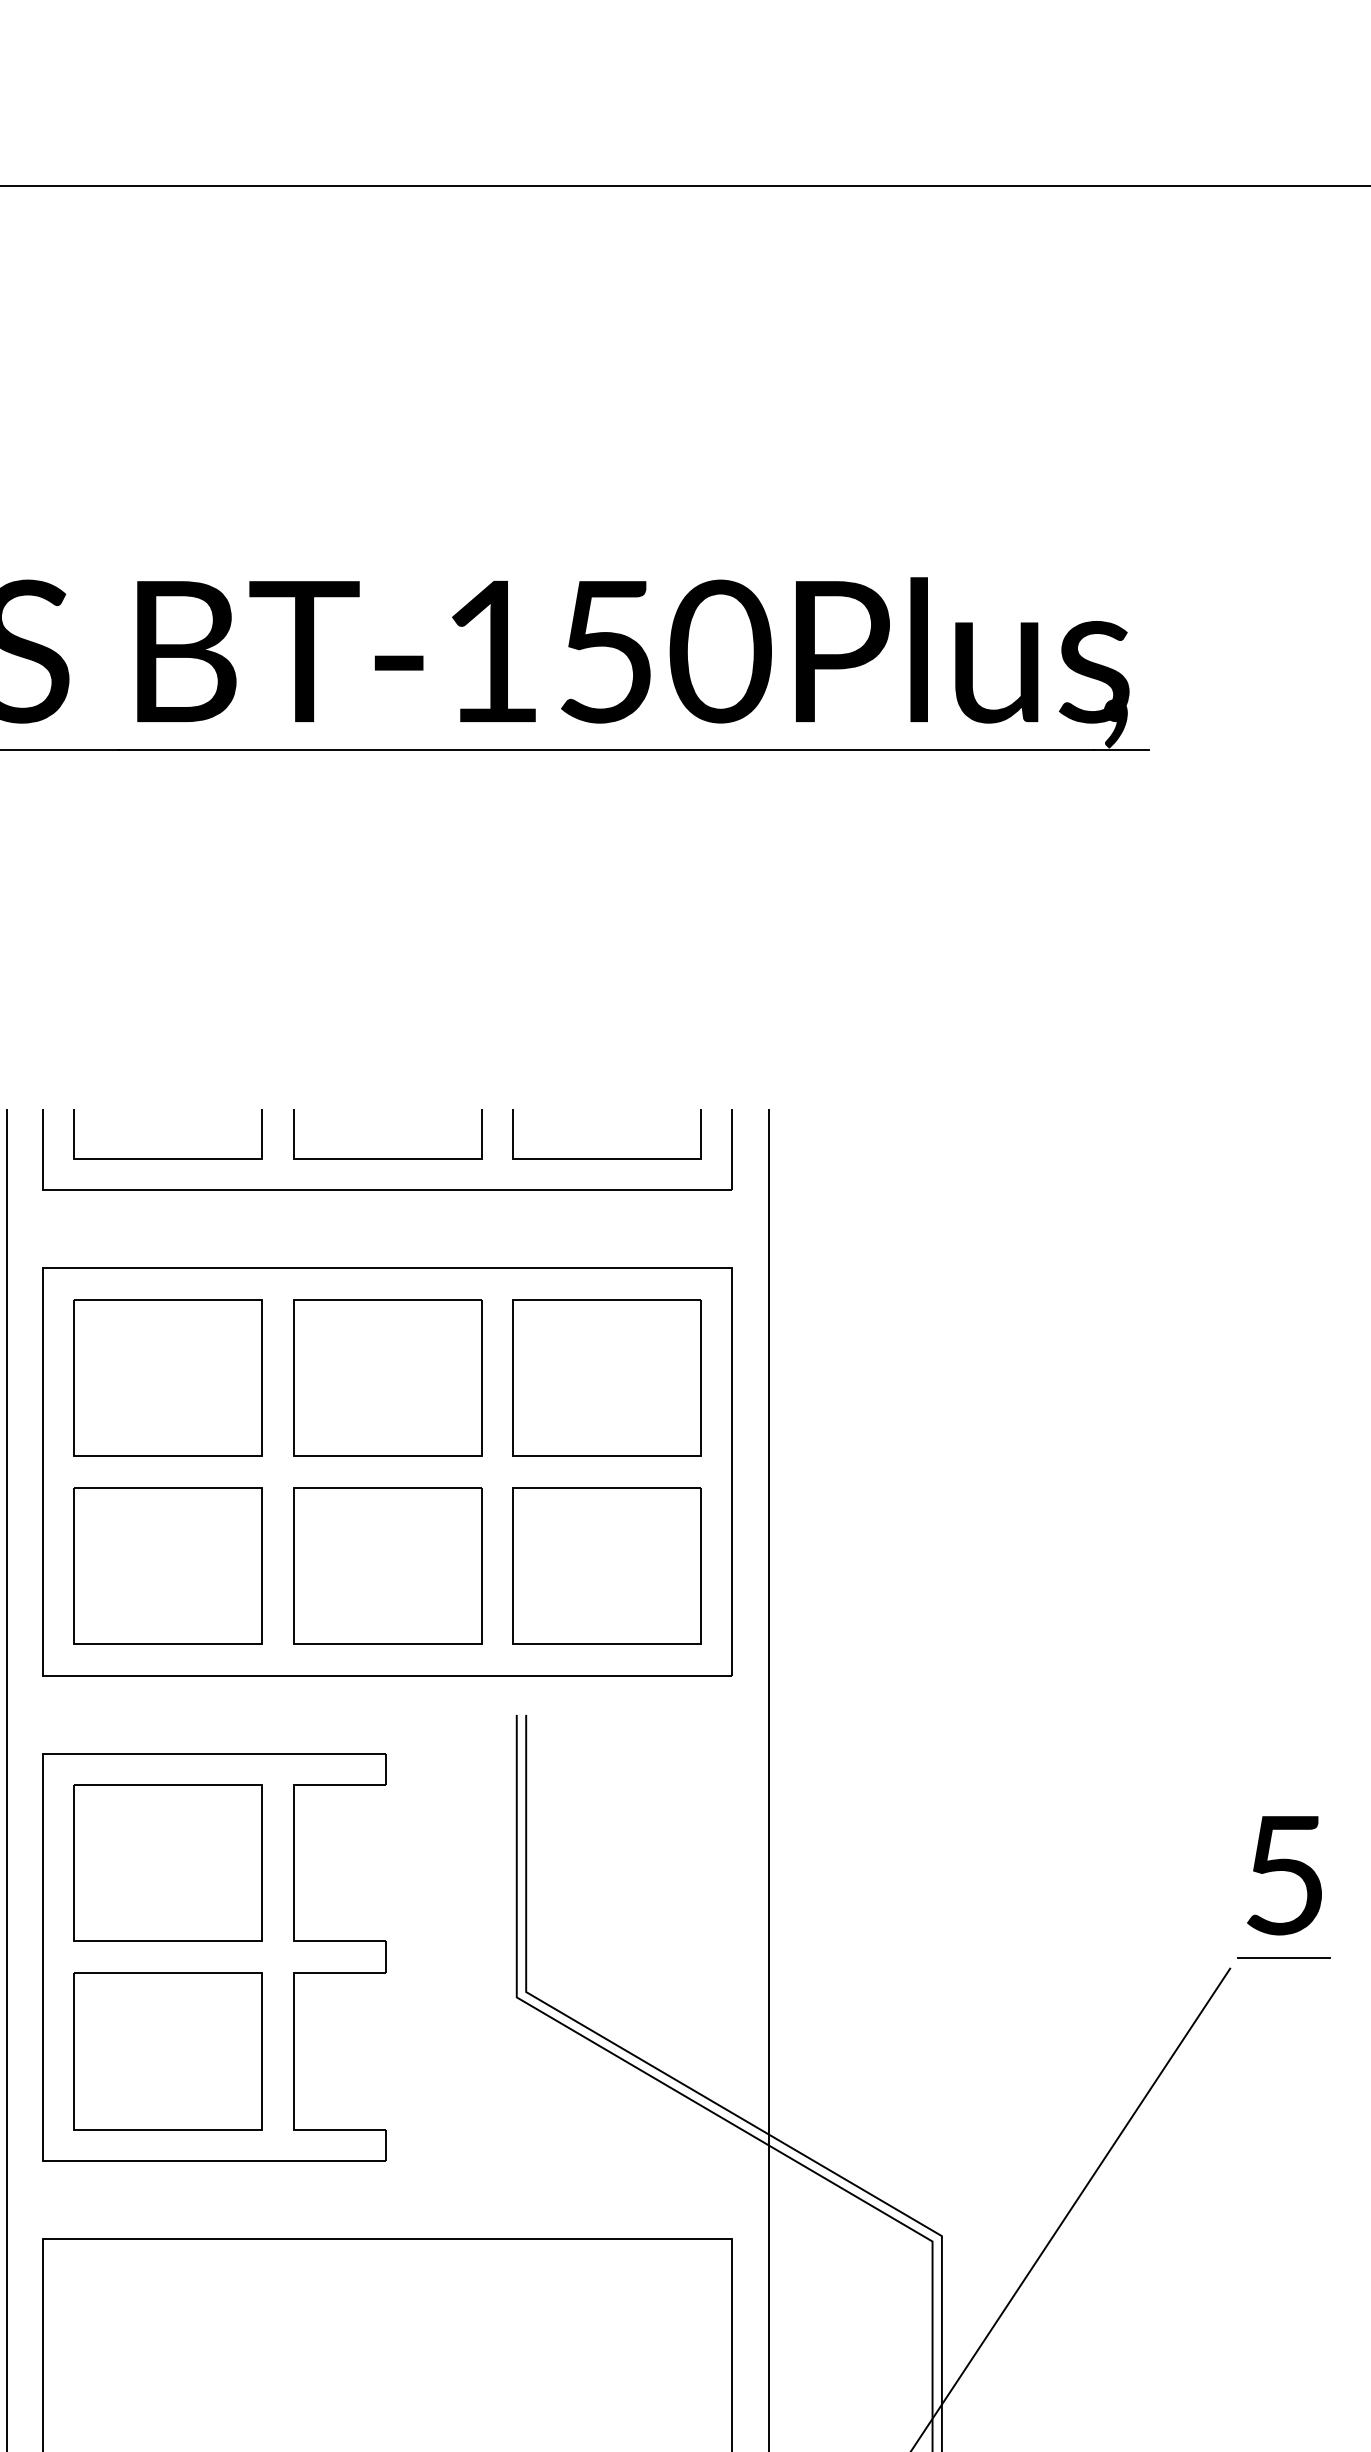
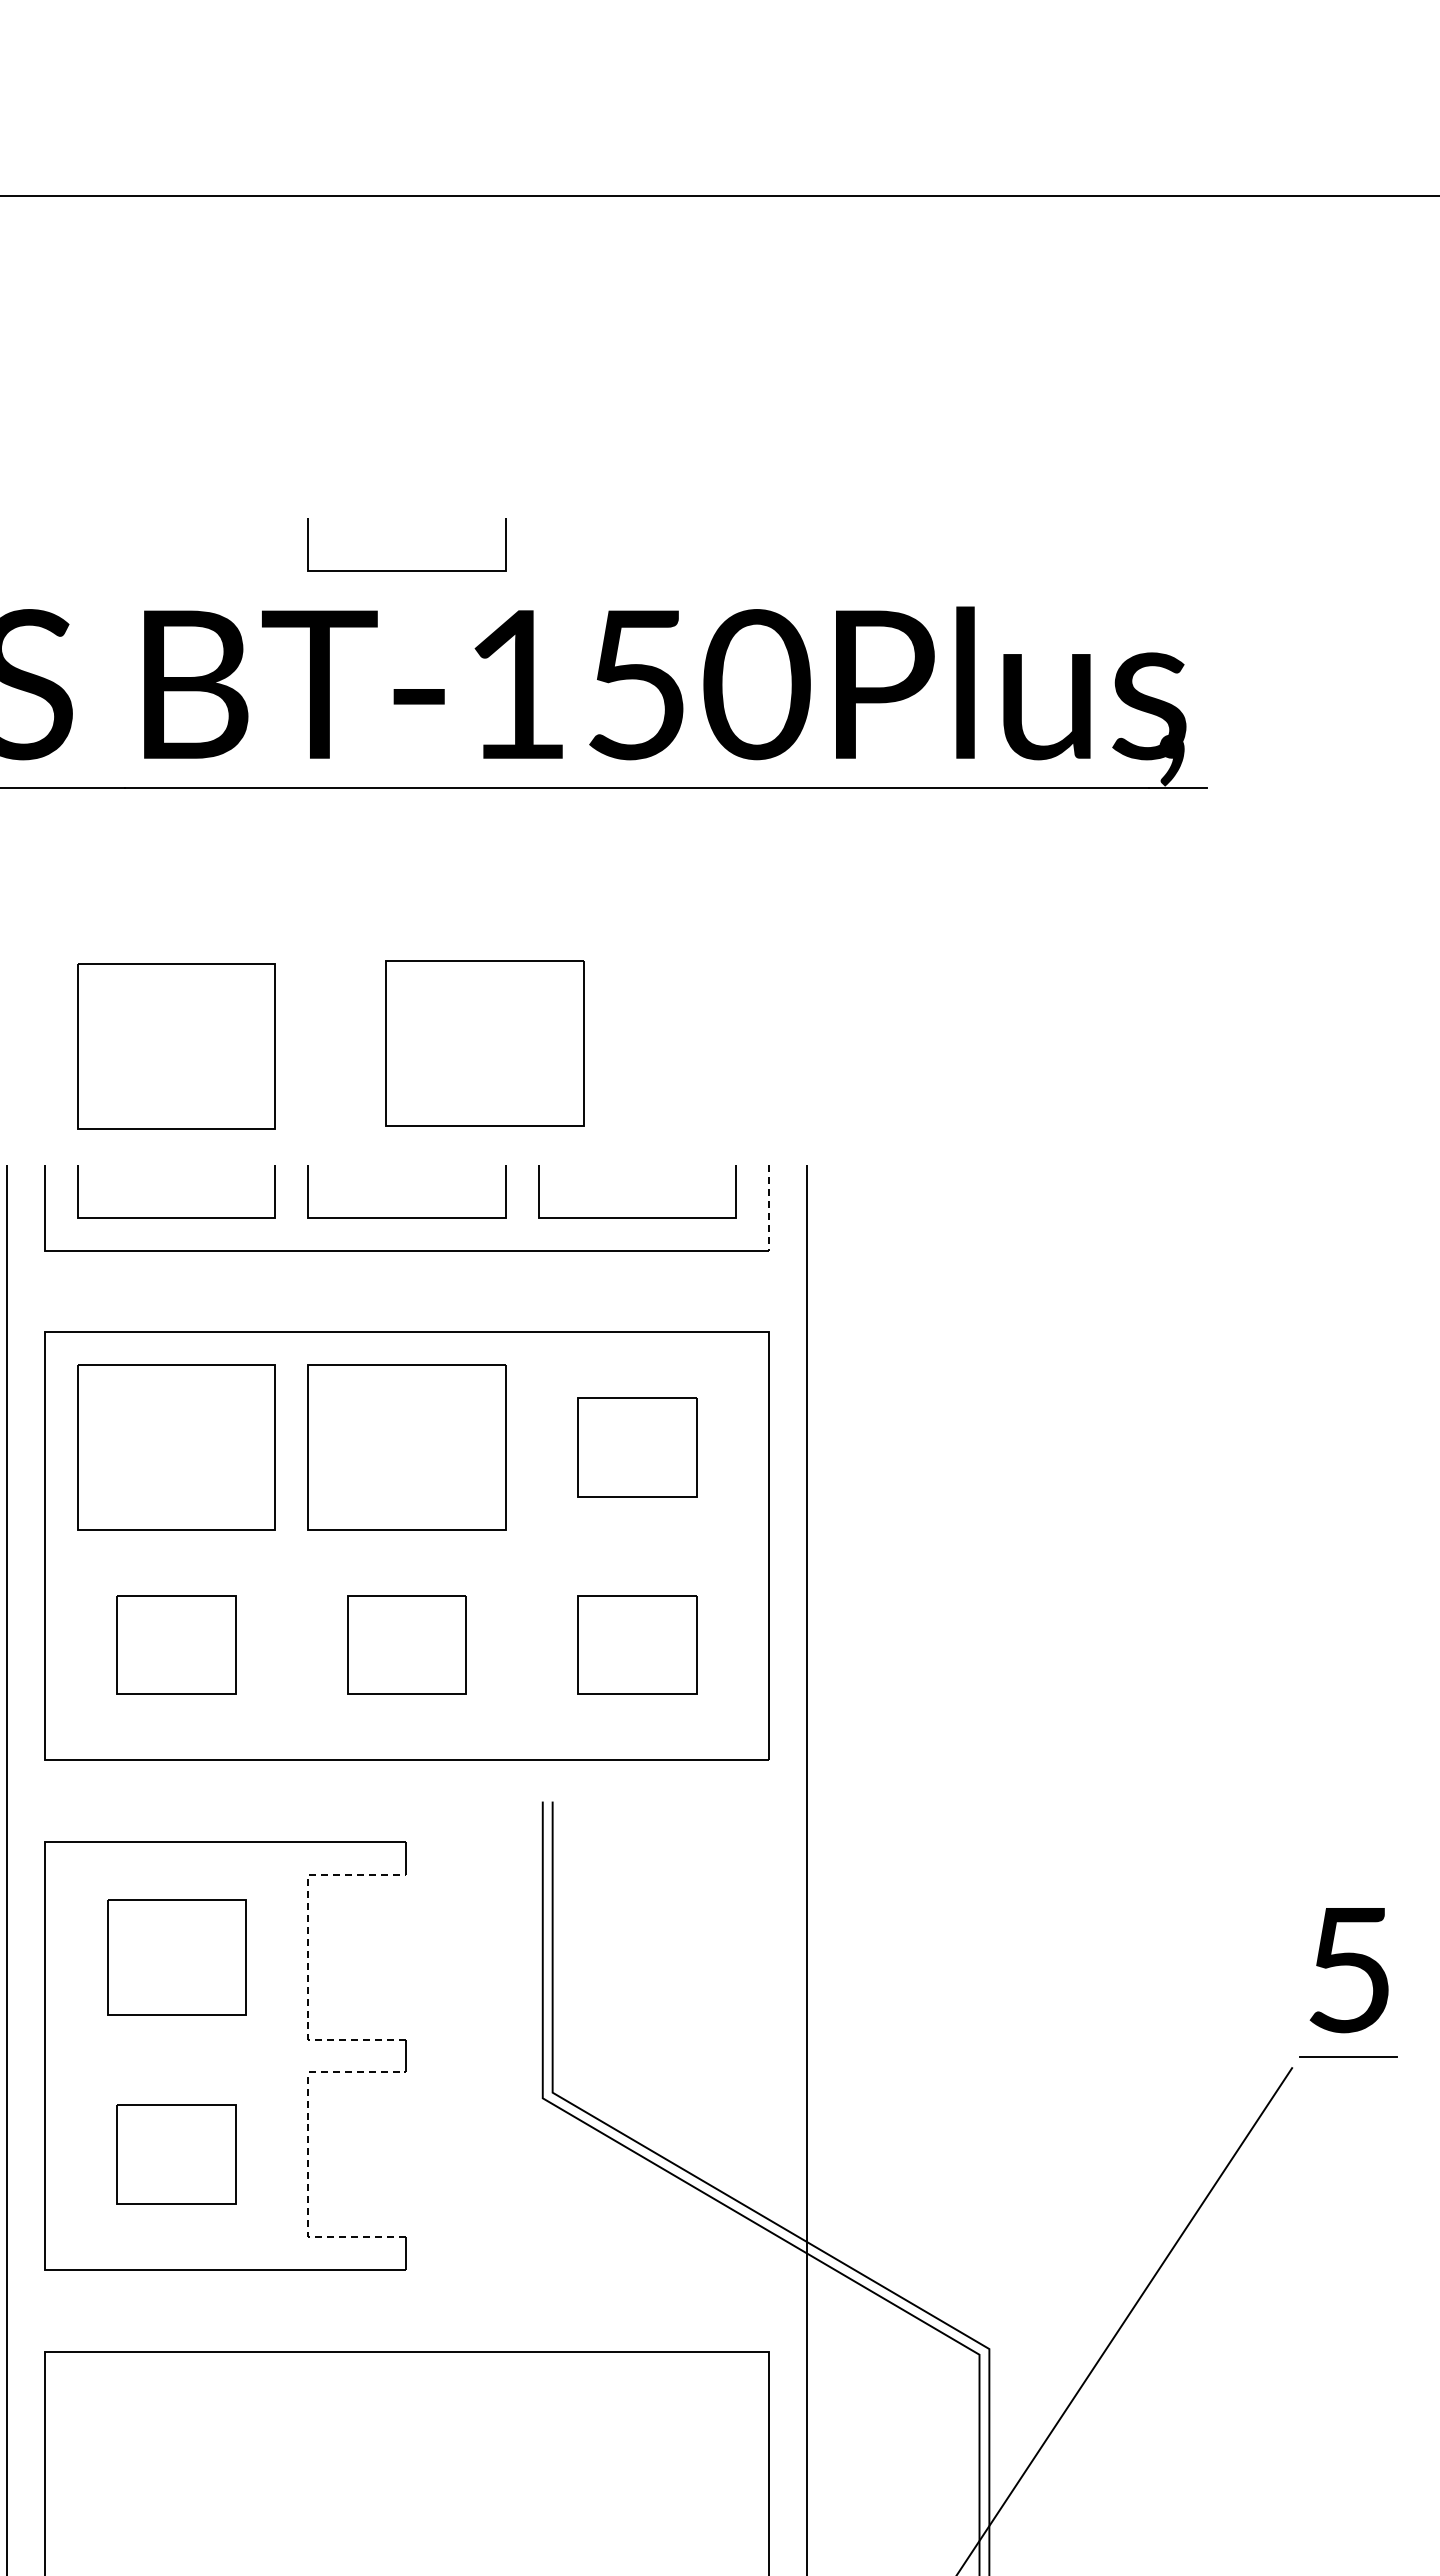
line: (387, 542) -> (406, 570), added
part: (461, 993) -> (484, 1043), added
part: (168, 996) -> (176, 1046), added
line: (732, 1149) -> (769, 1207), solid -> dashed
part: (606, 1377) -> (637, 1447), size x0.6
part: (168, 1565) -> (176, 1644), size x0.6
part: (387, 1565) -> (406, 1644), size x0.6
part: (606, 1565) -> (637, 1644), size x0.6
line: (293, 1862) -> (308, 1956), solid -> dashed
part: (168, 1863) -> (176, 1957), size x0.7
part: (168, 2050) -> (176, 2154), size x0.6
line: (293, 2050) -> (308, 2154), solid -> dashed

